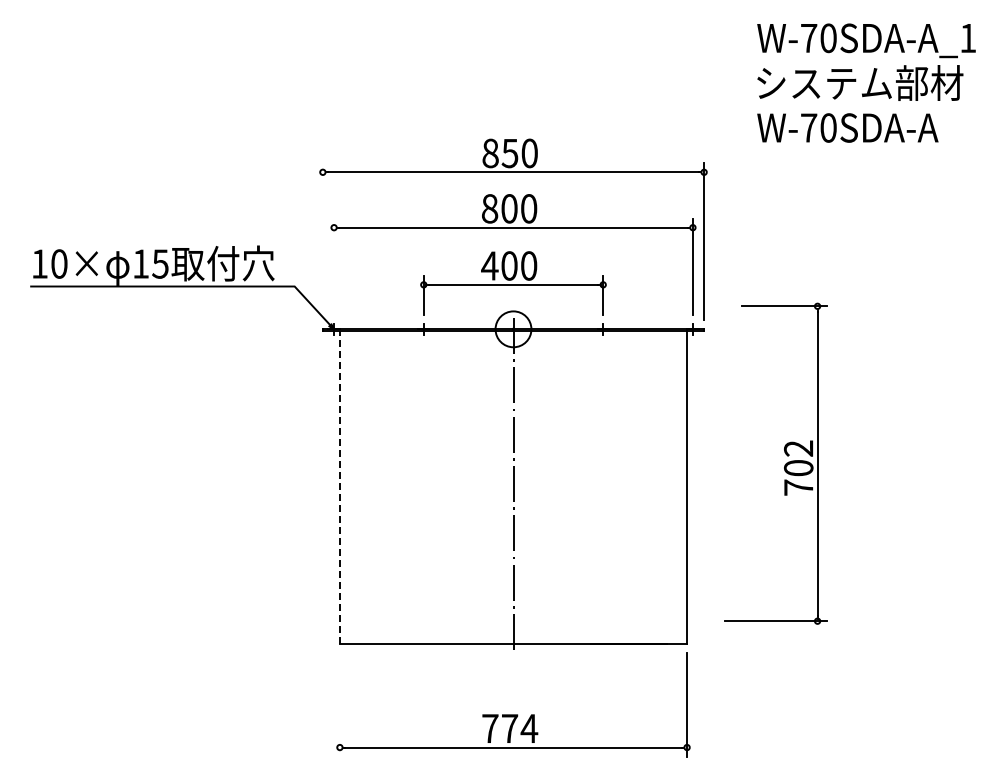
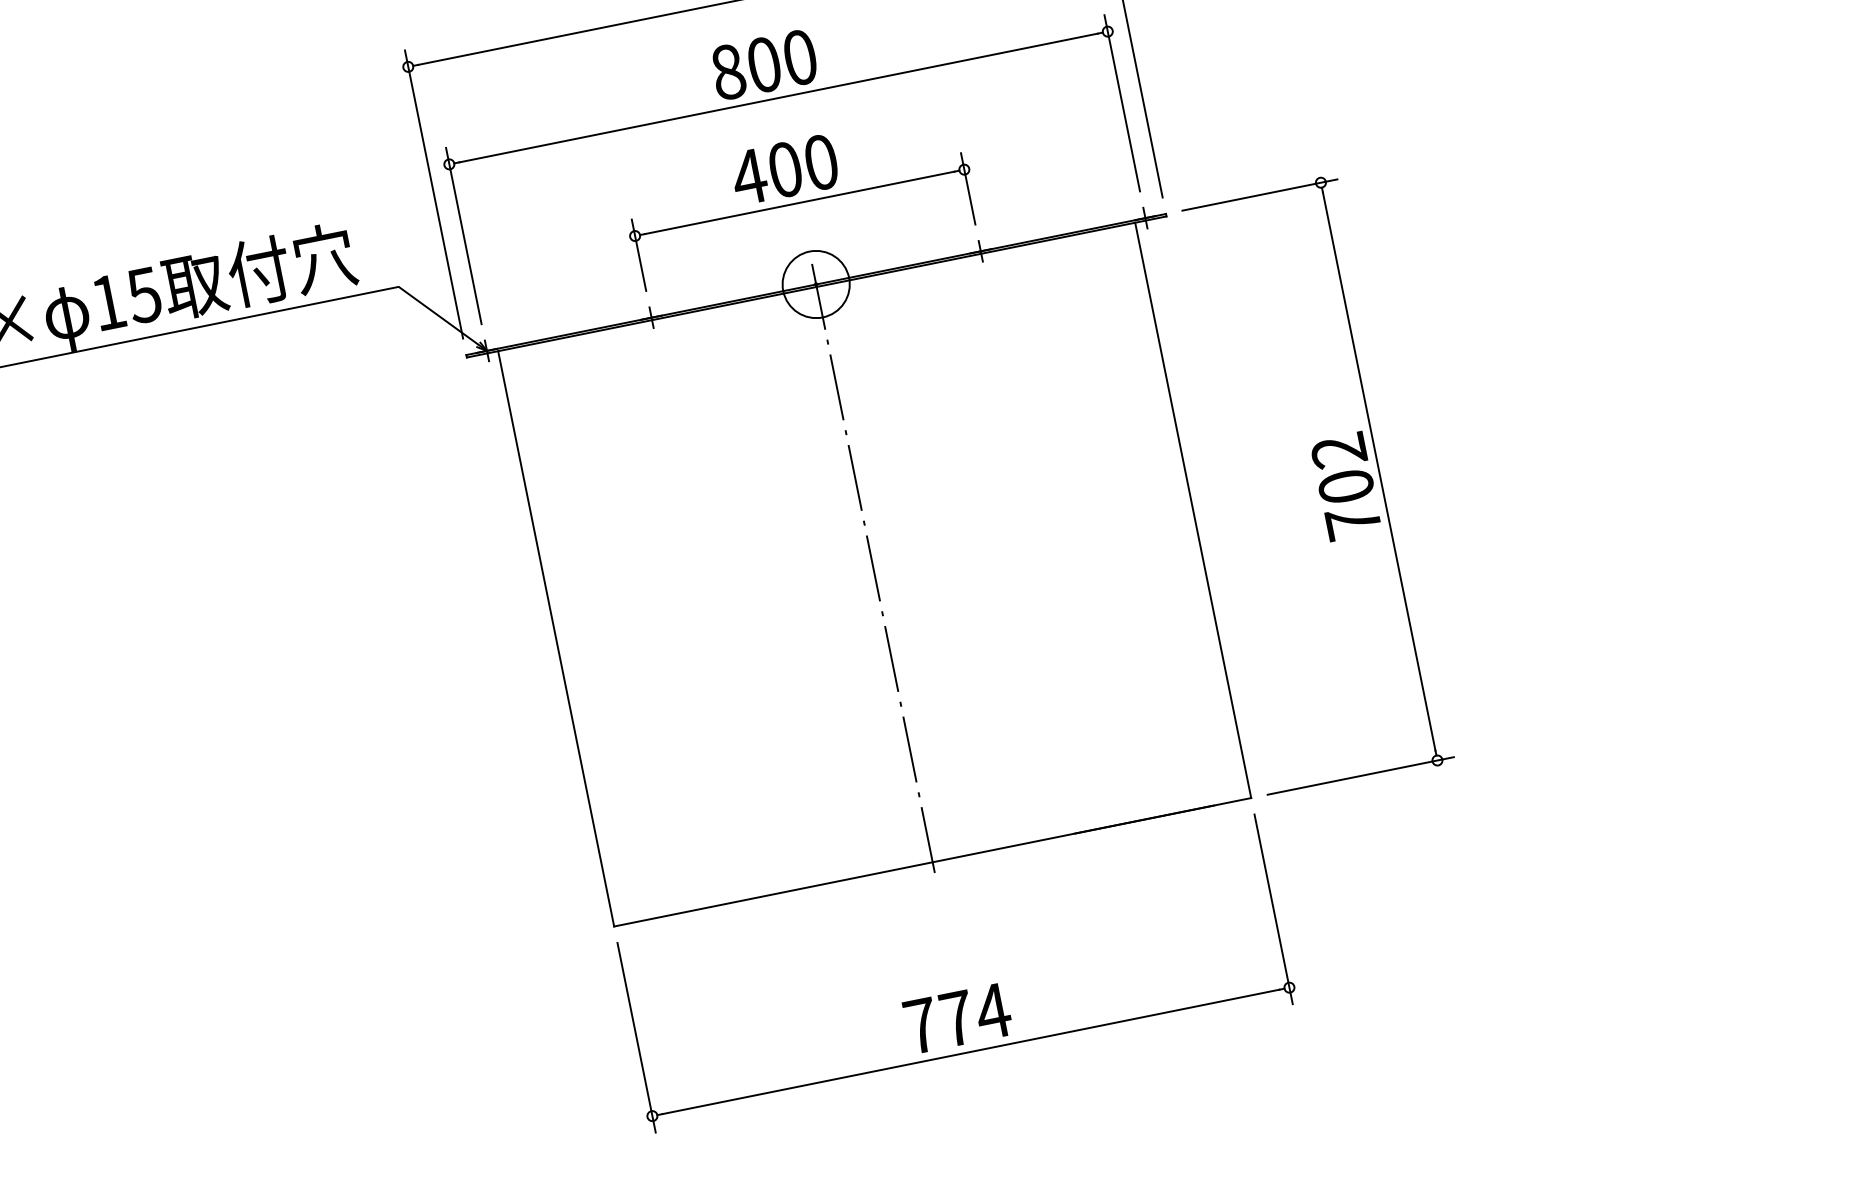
line: (322, 241) -> (433, 193), added
line: (334, 266) -> (464, 235), added
part: (784, 465) -> (1319, 487), moved
line: (339, 487) -> (555, 639), dashed -> solid
line: (339, 704) -> (635, 1037), added

